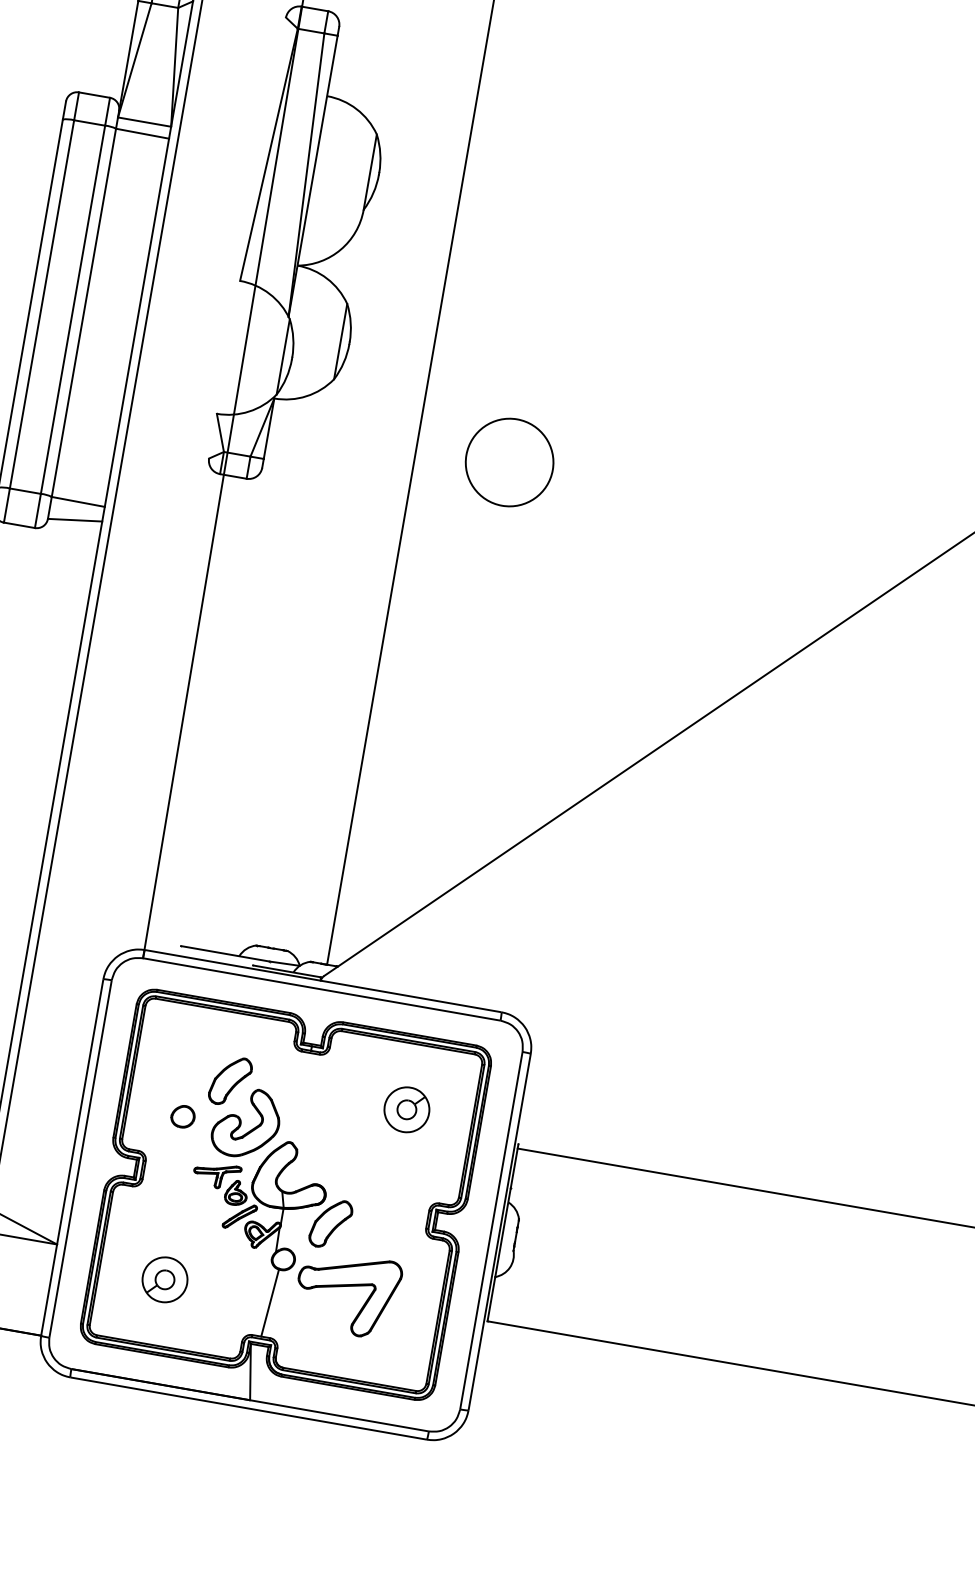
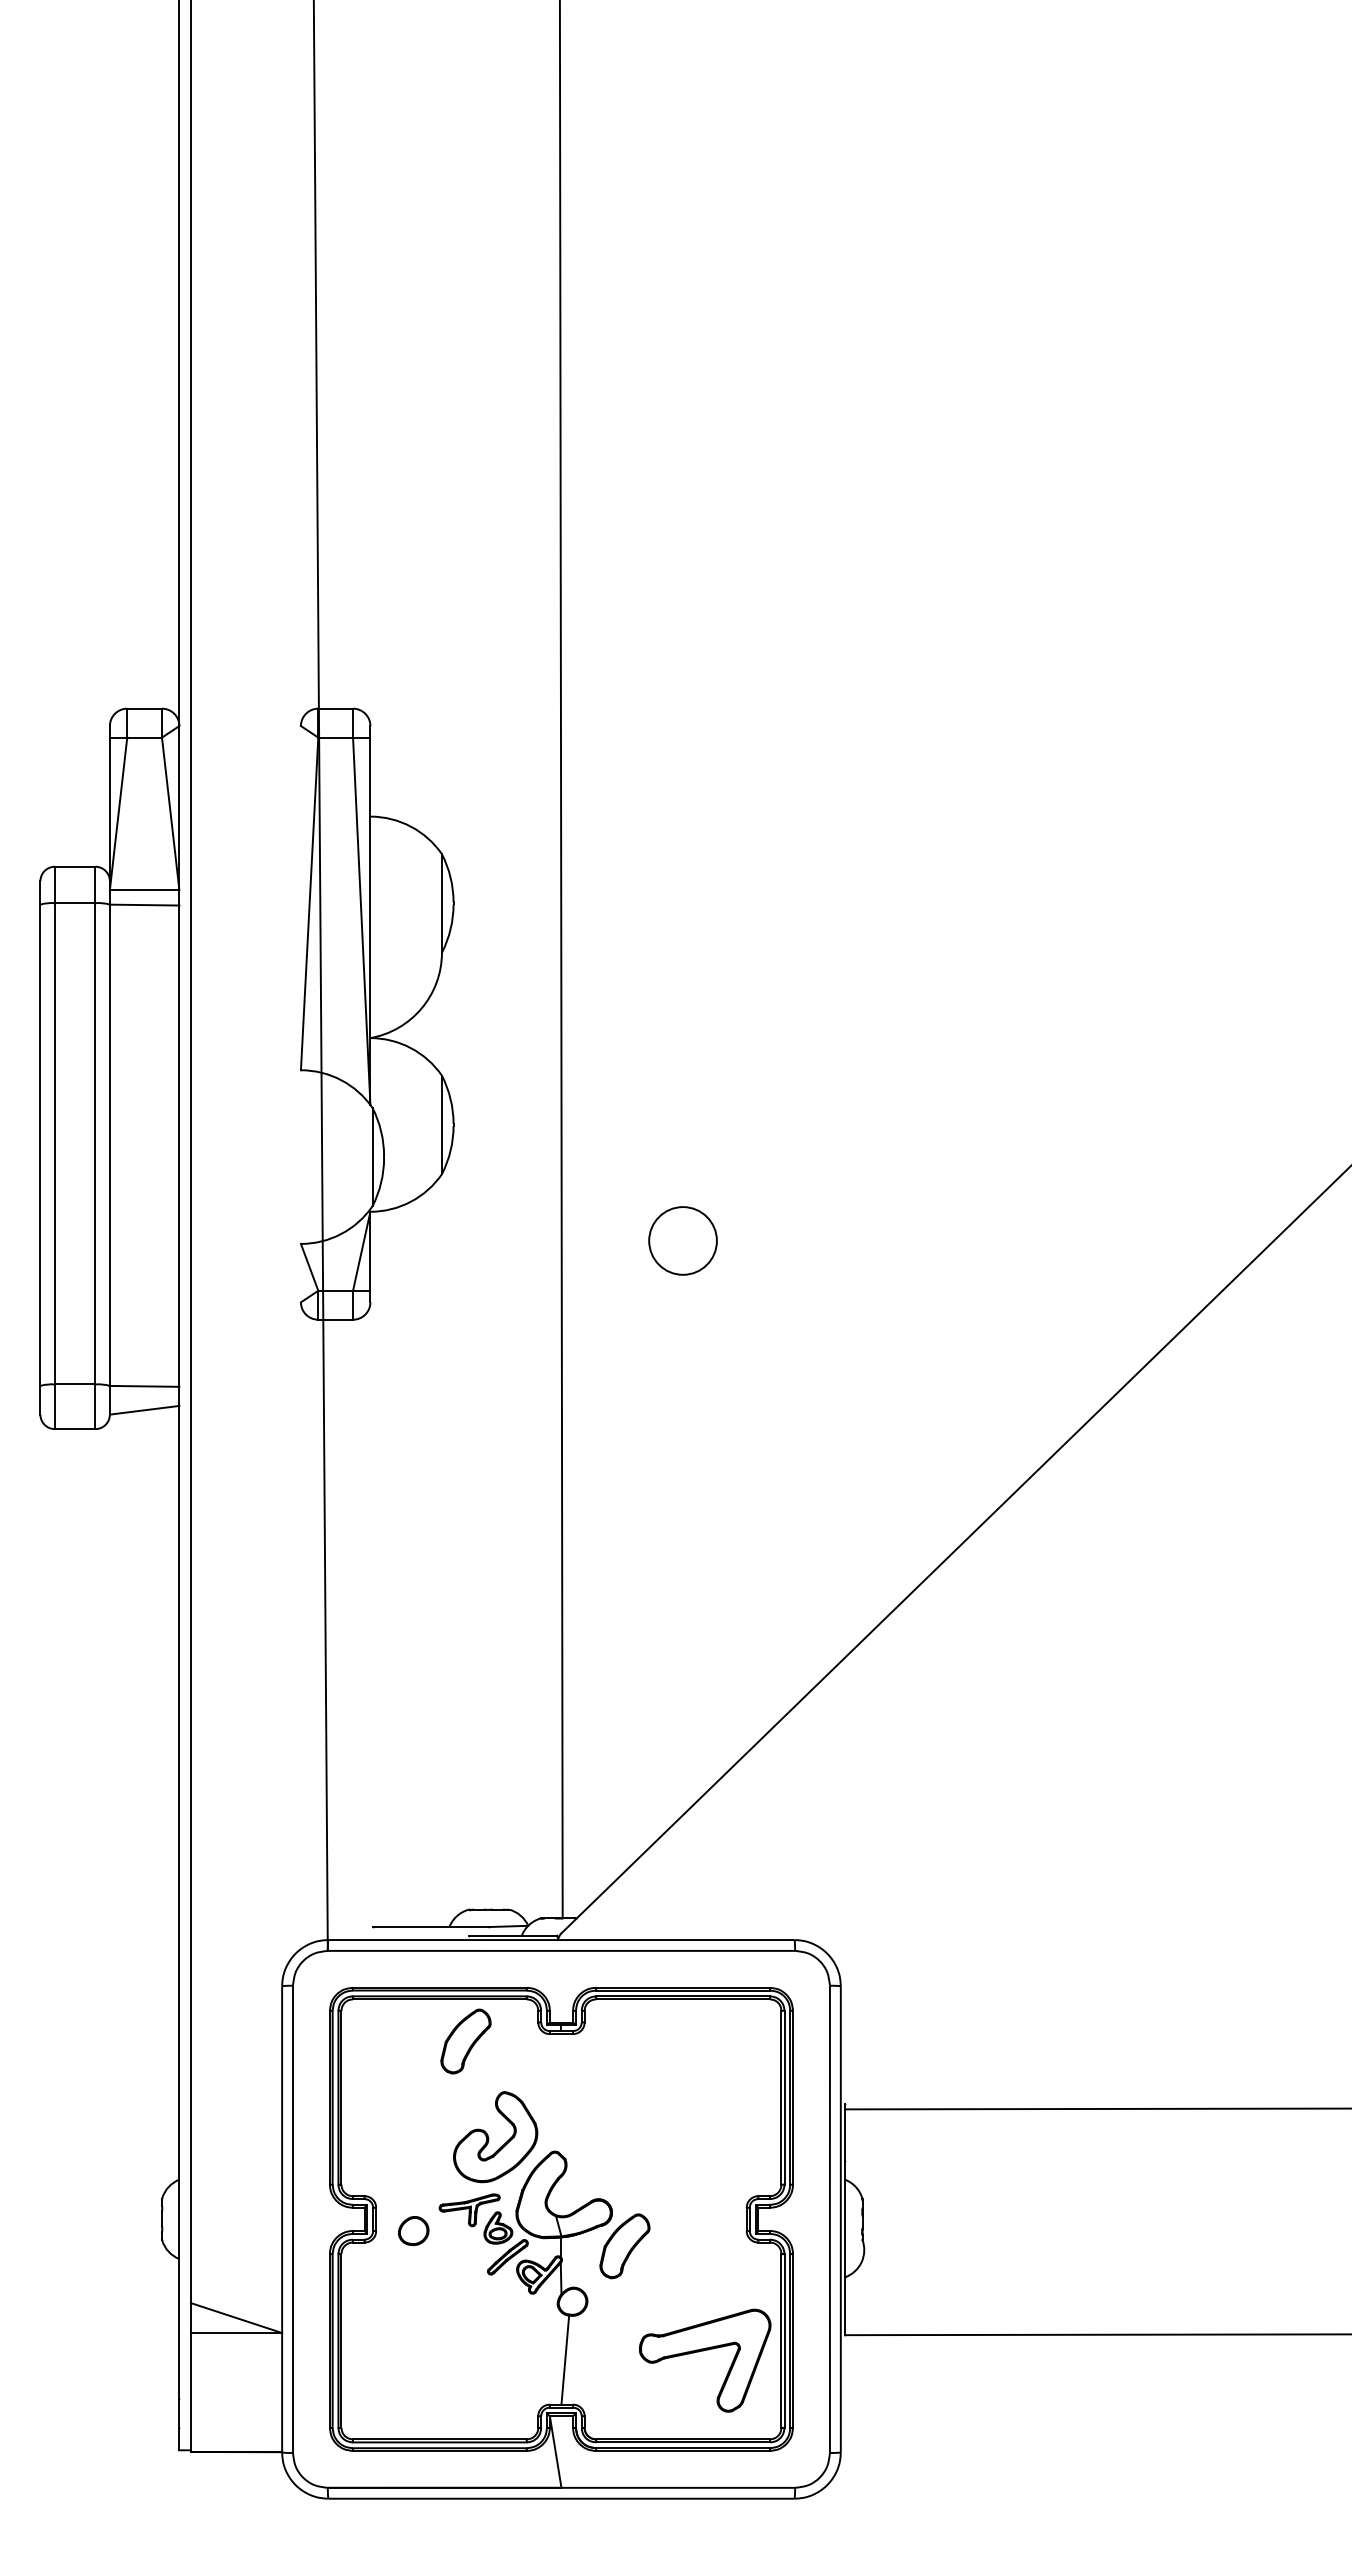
circle: (509, 462) -> (682, 1240), size x0.6
part: (230, 1081) -> (465, 2041), moved
part: (406, 1109) -> (695, 2084), removed
part: (183, 1116) -> (413, 2230), moved
part: (164, 1279) -> (426, 2353), removed
part: (347, 1286) -> (704, 2351), moved

